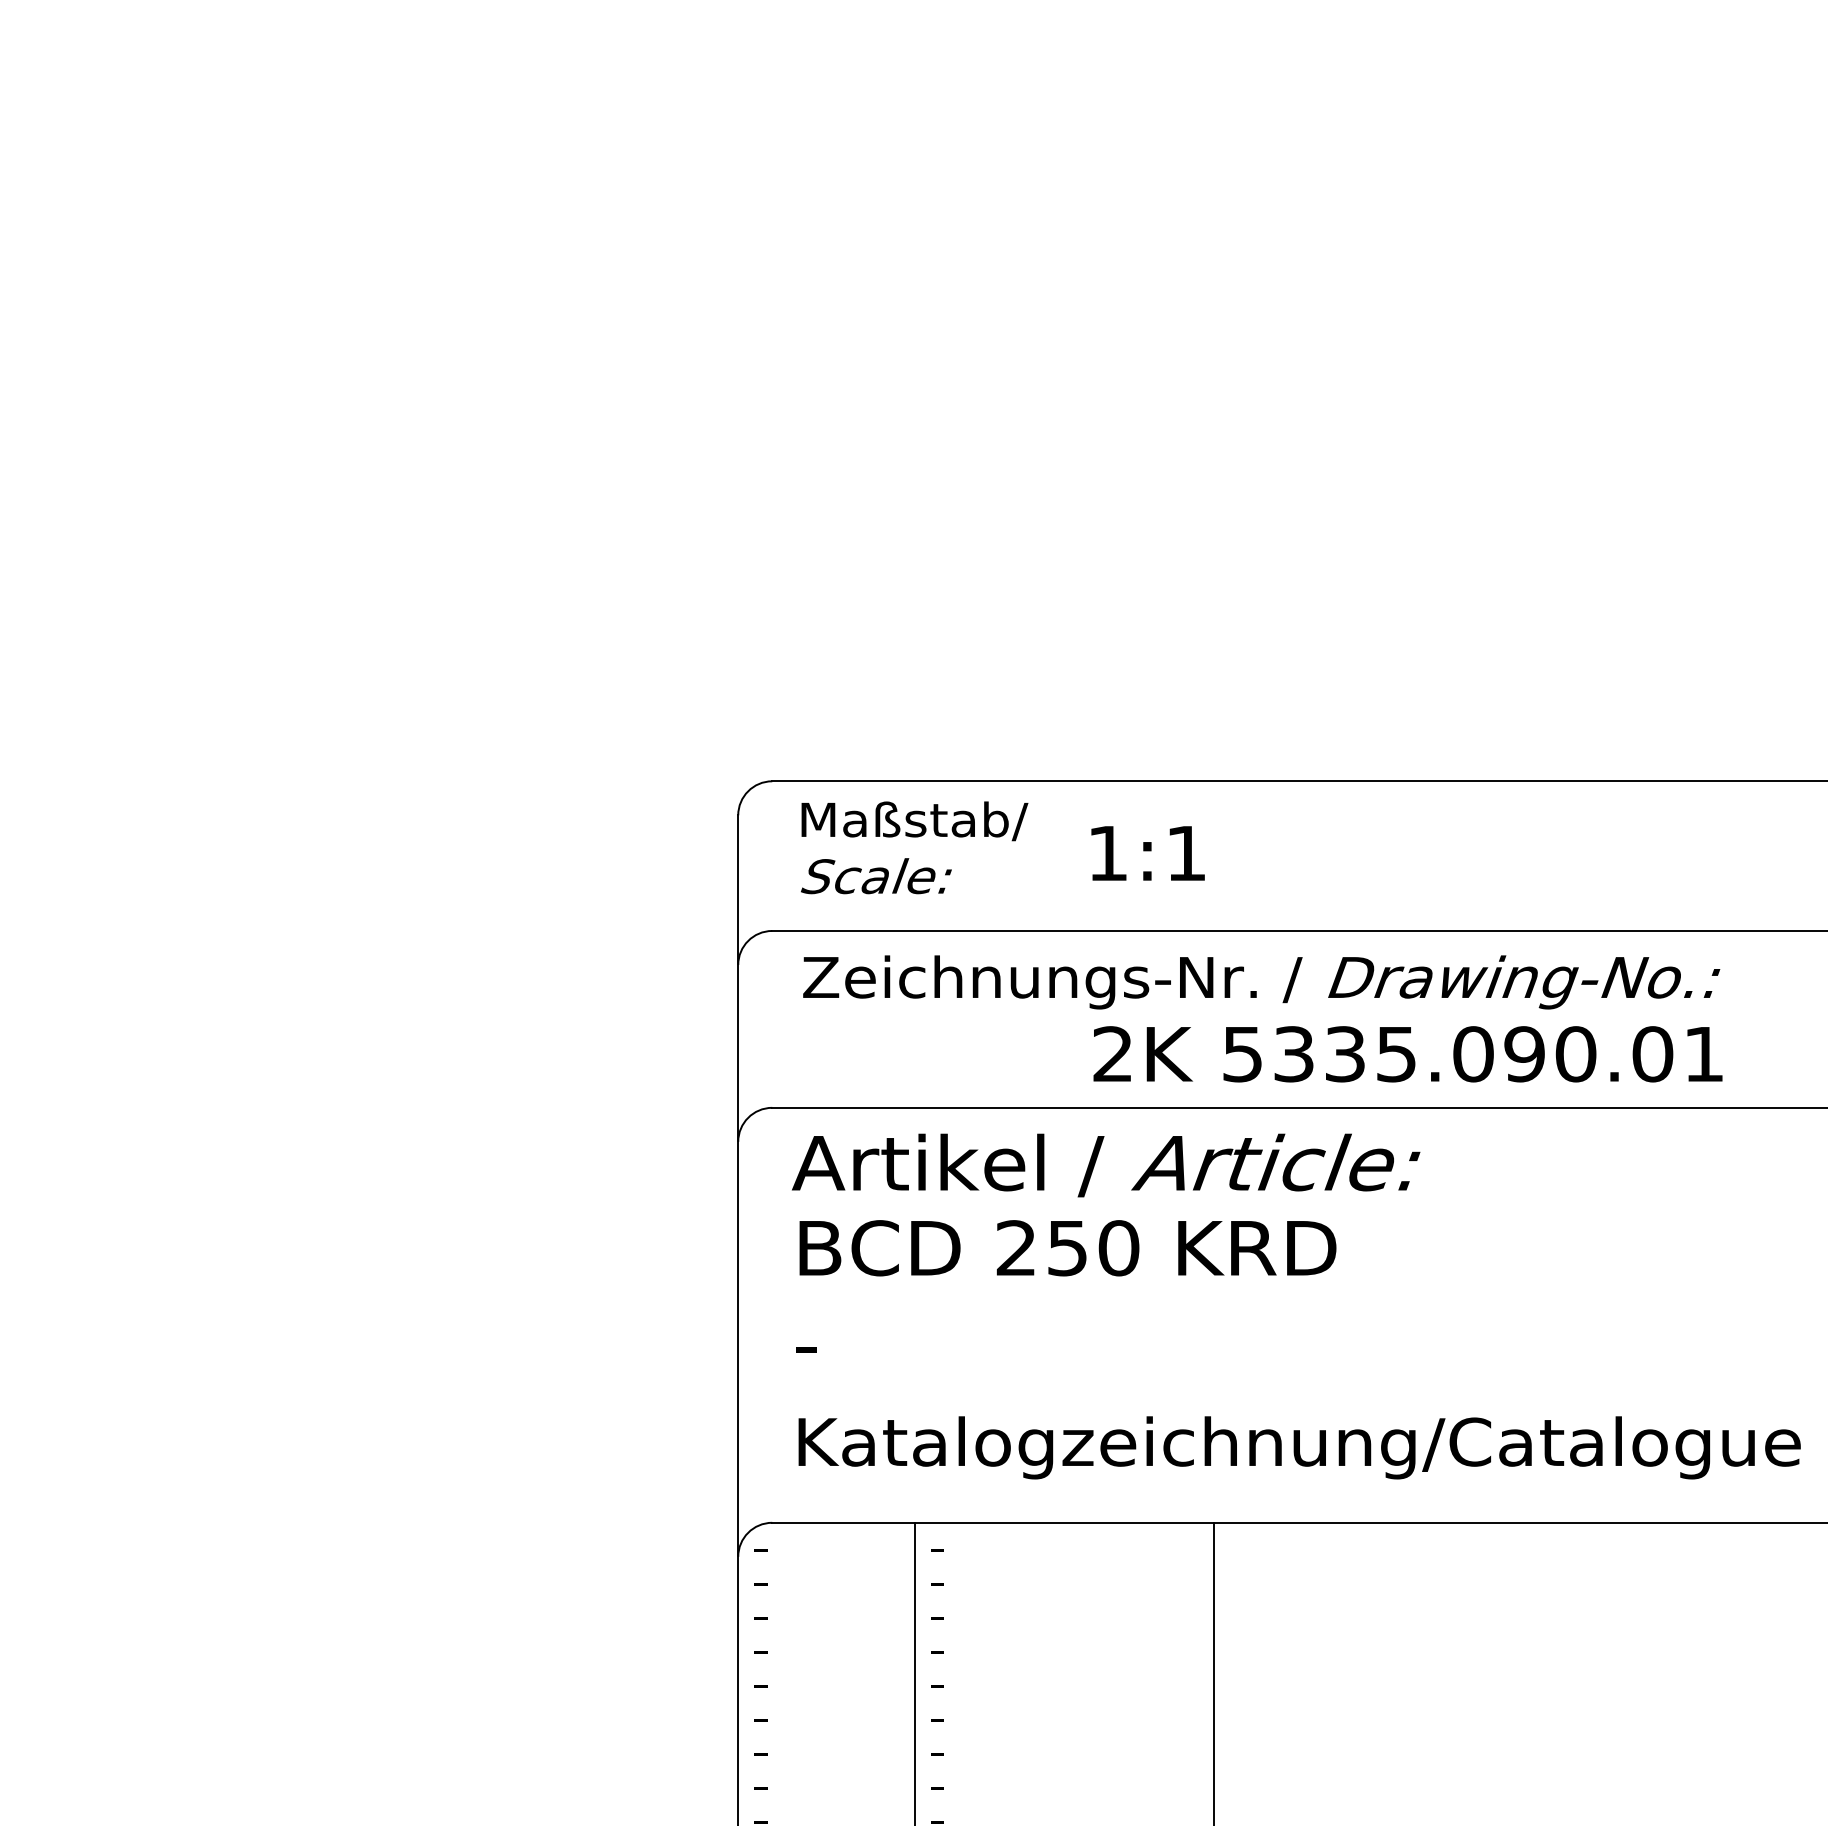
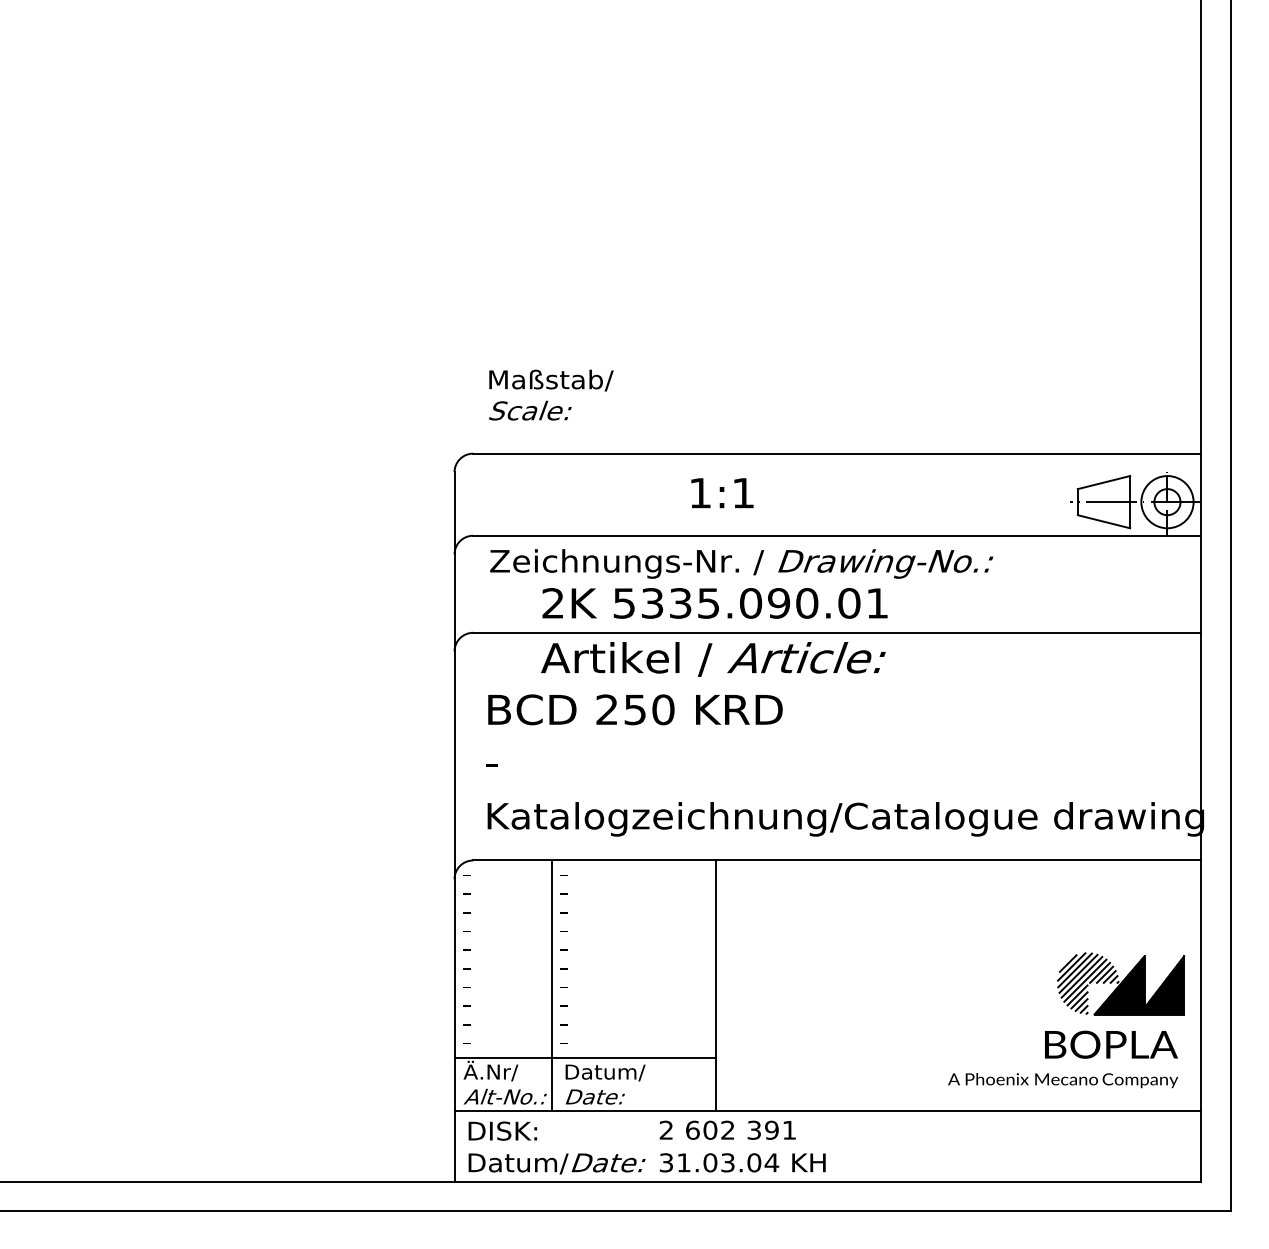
text: (914, 846) -> (551, 394), moved
text: (1148, 853) -> (722, 493), moved
text: (1407, 1054) -> (714, 603), moved
text: (1106, 1165) -> (713, 659), moved

